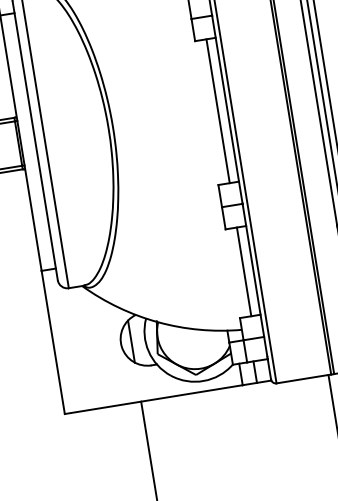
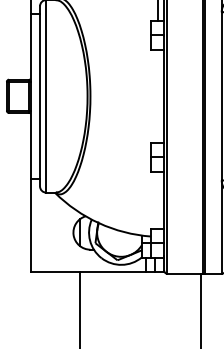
line: (218, 109) -> (158, 95), removed
line: (244, 270) -> (158, 199), removed

